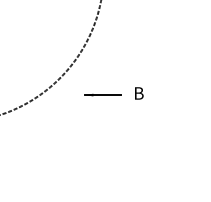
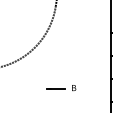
part: (113, 92) -> (61, 87), moved

